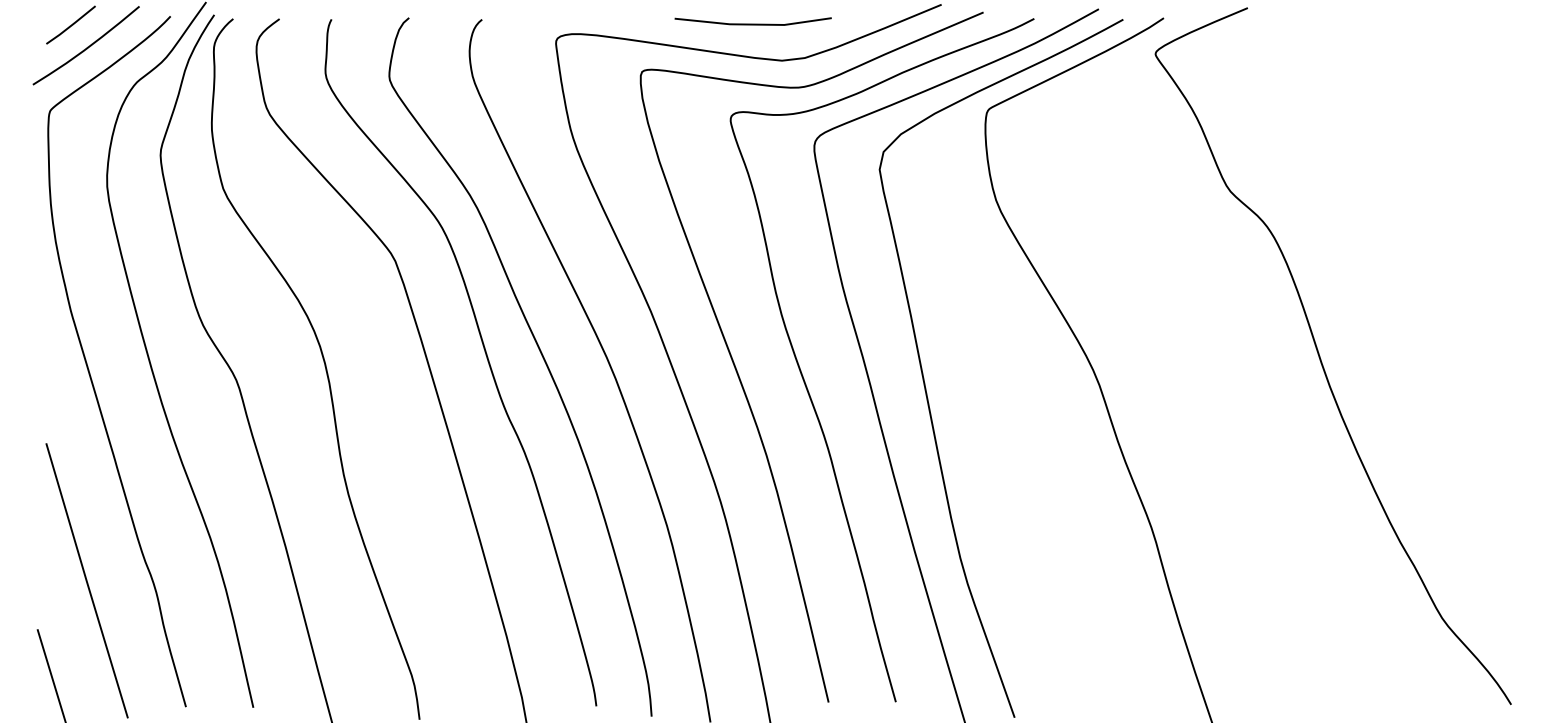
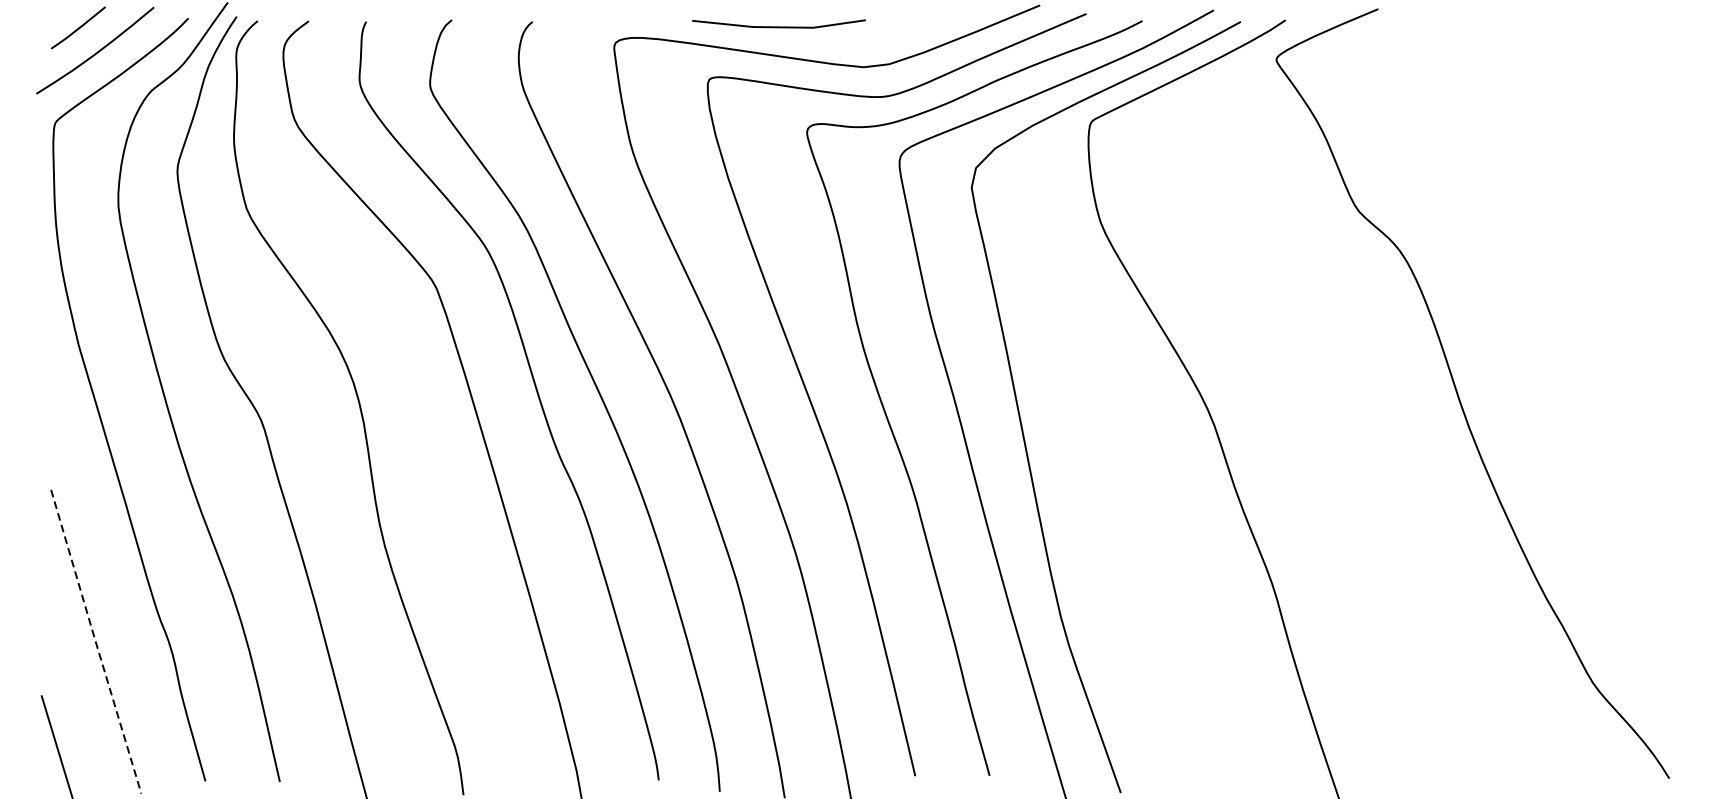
line: (752, 23) -> (778, 26), moved
line: (86, 581) -> (95, 642), solid -> dashed

